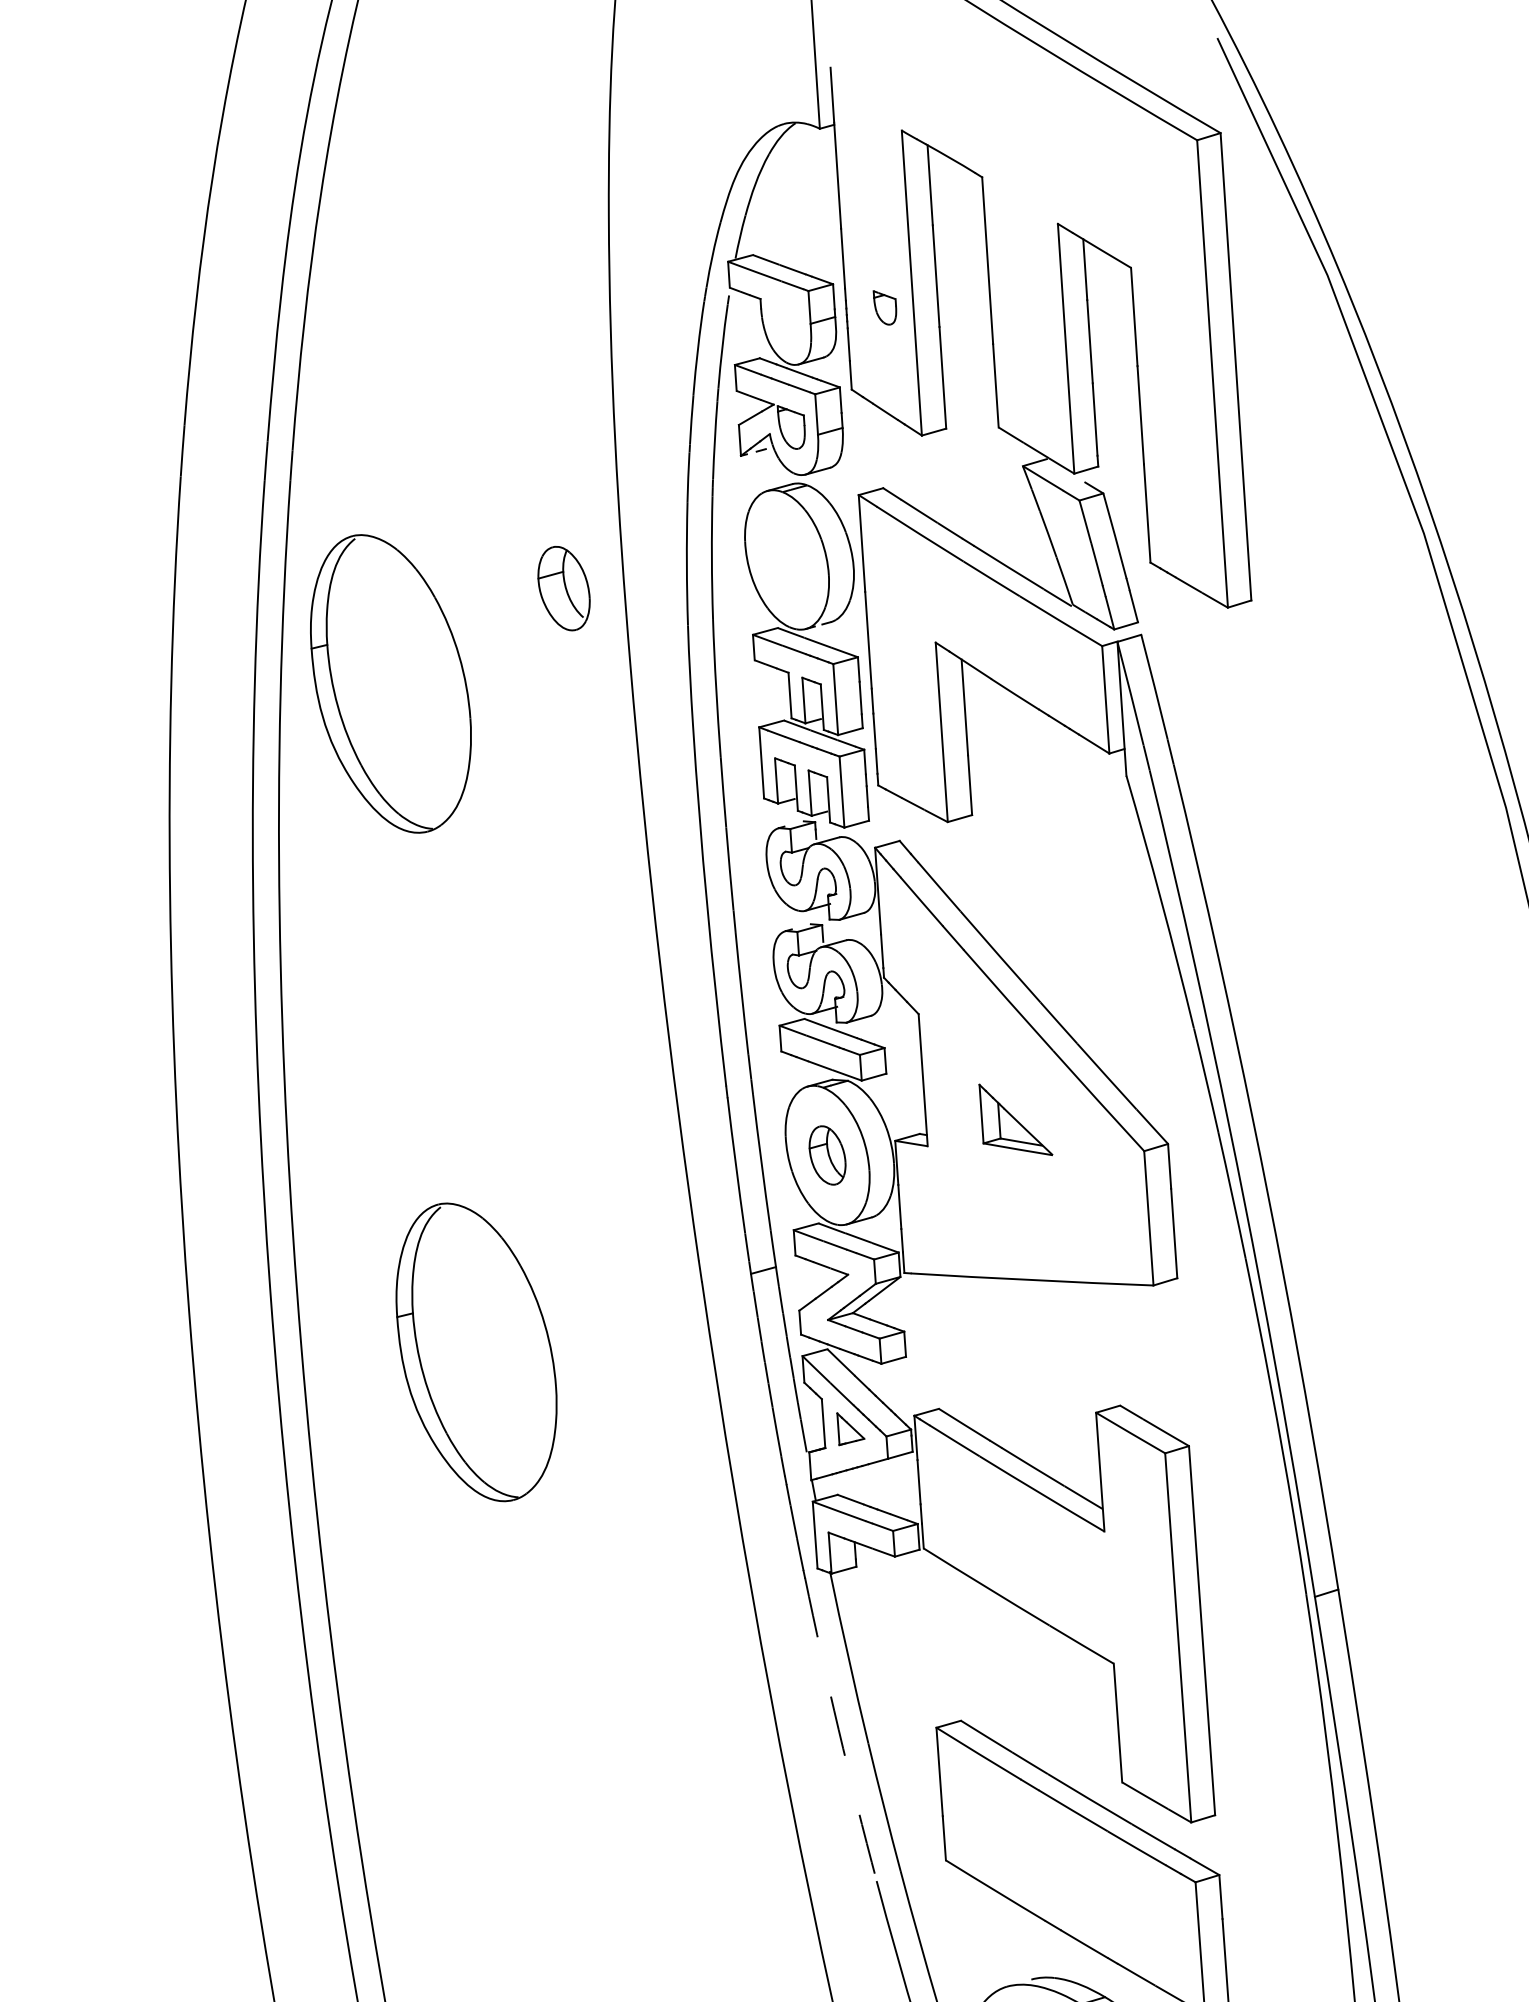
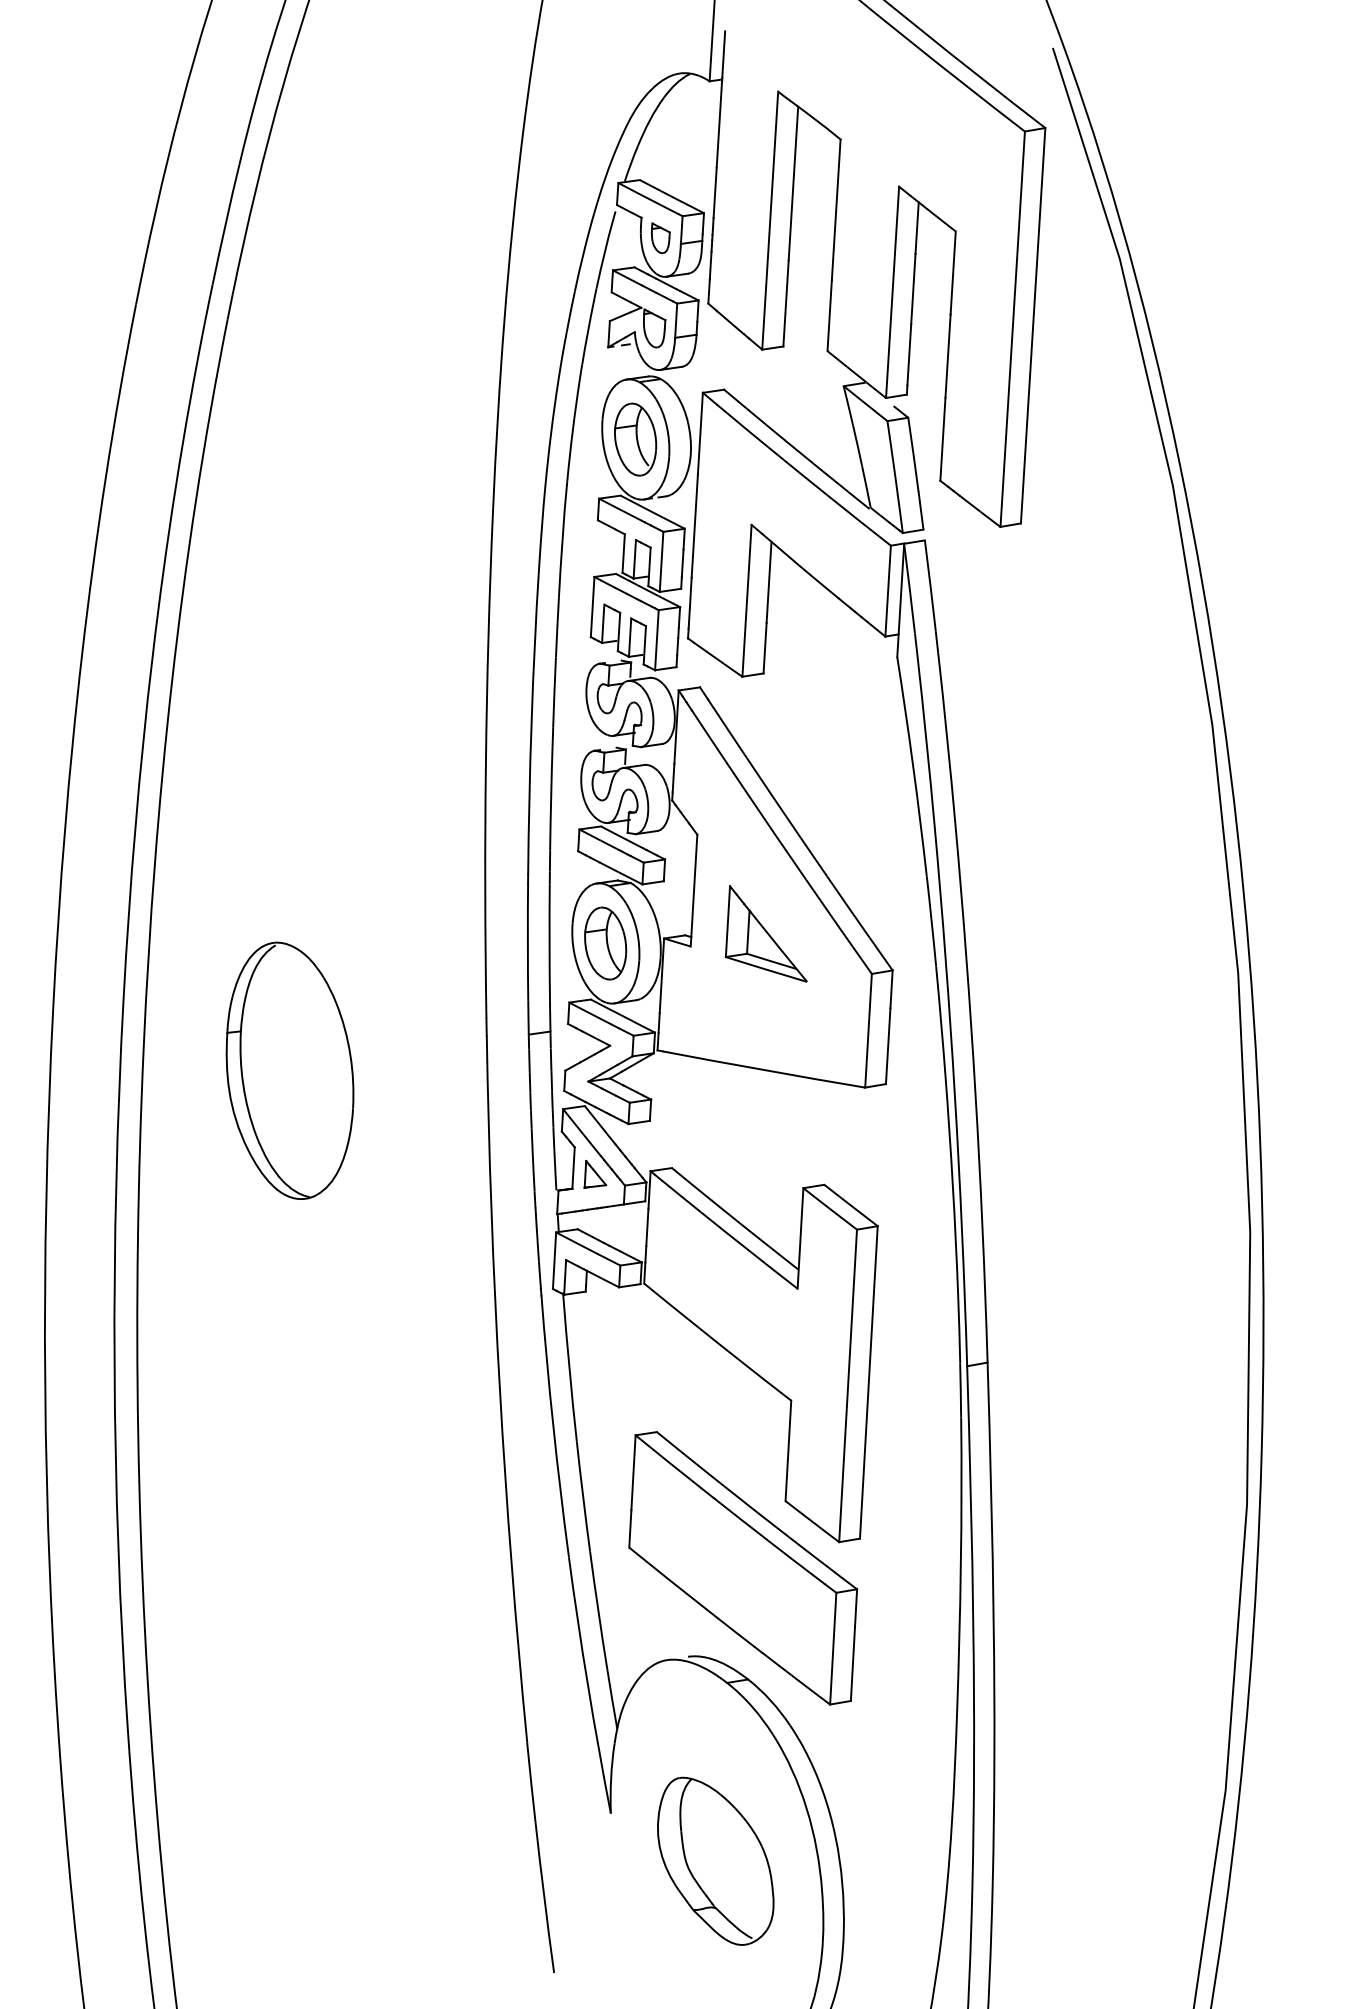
part: (885, 307) -> (660, 238), moved
part: (563, 588) -> (635, 439), moved
part: (390, 683) -> (289, 500), removed
part: (1013, 1119) -> (765, 933), size x1.43
part: (827, 1155) -> (605, 943), size x1.43
arc: (838, 1729) -> (553, 1426), dashed -> solid

